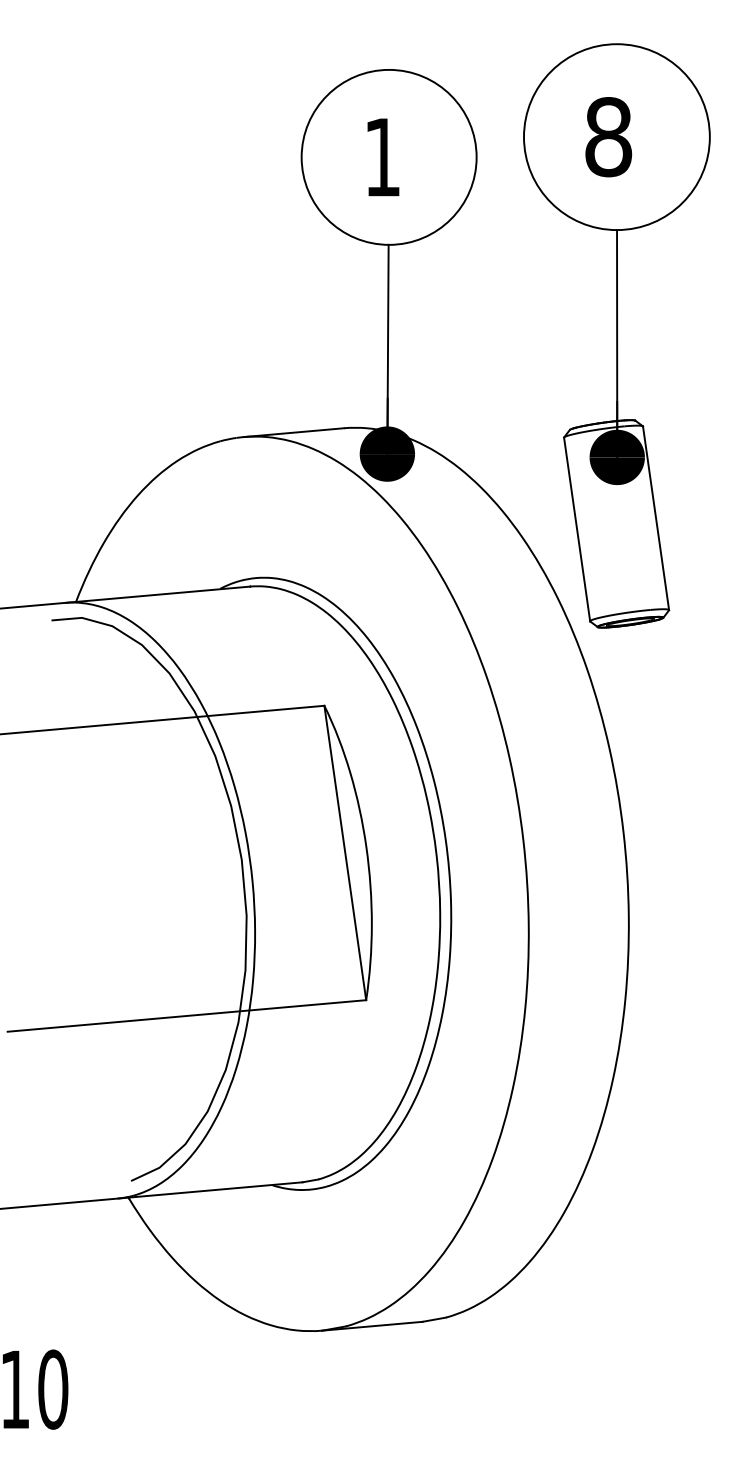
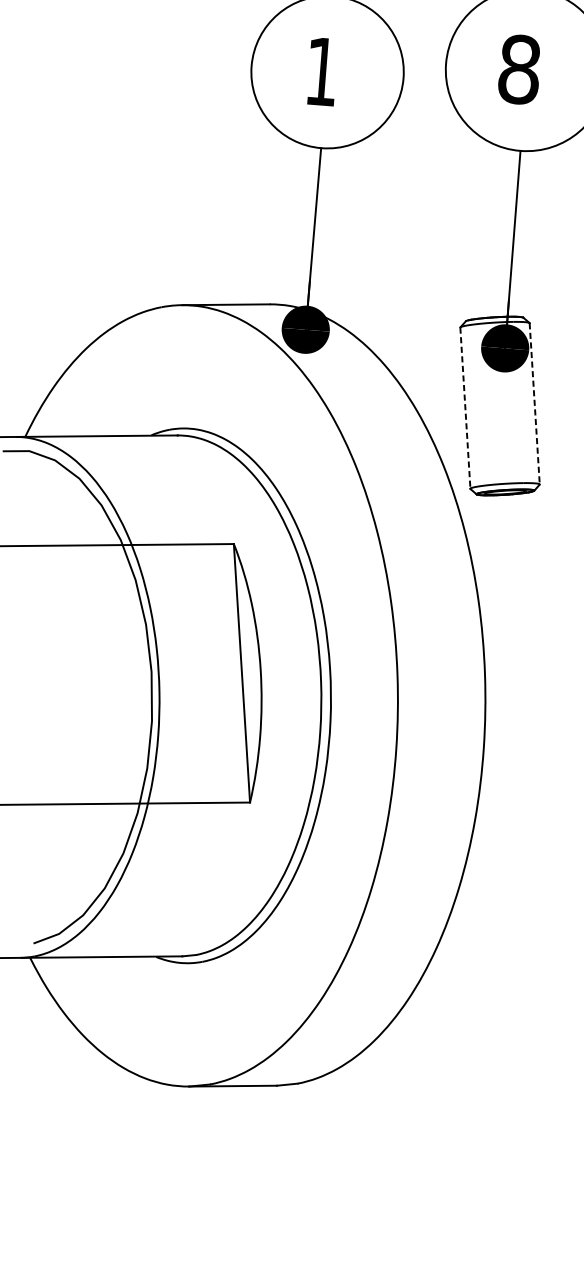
line: (656, 518) -> (535, 404), solid -> dashed
line: (577, 529) -> (465, 408), solid -> dashed

